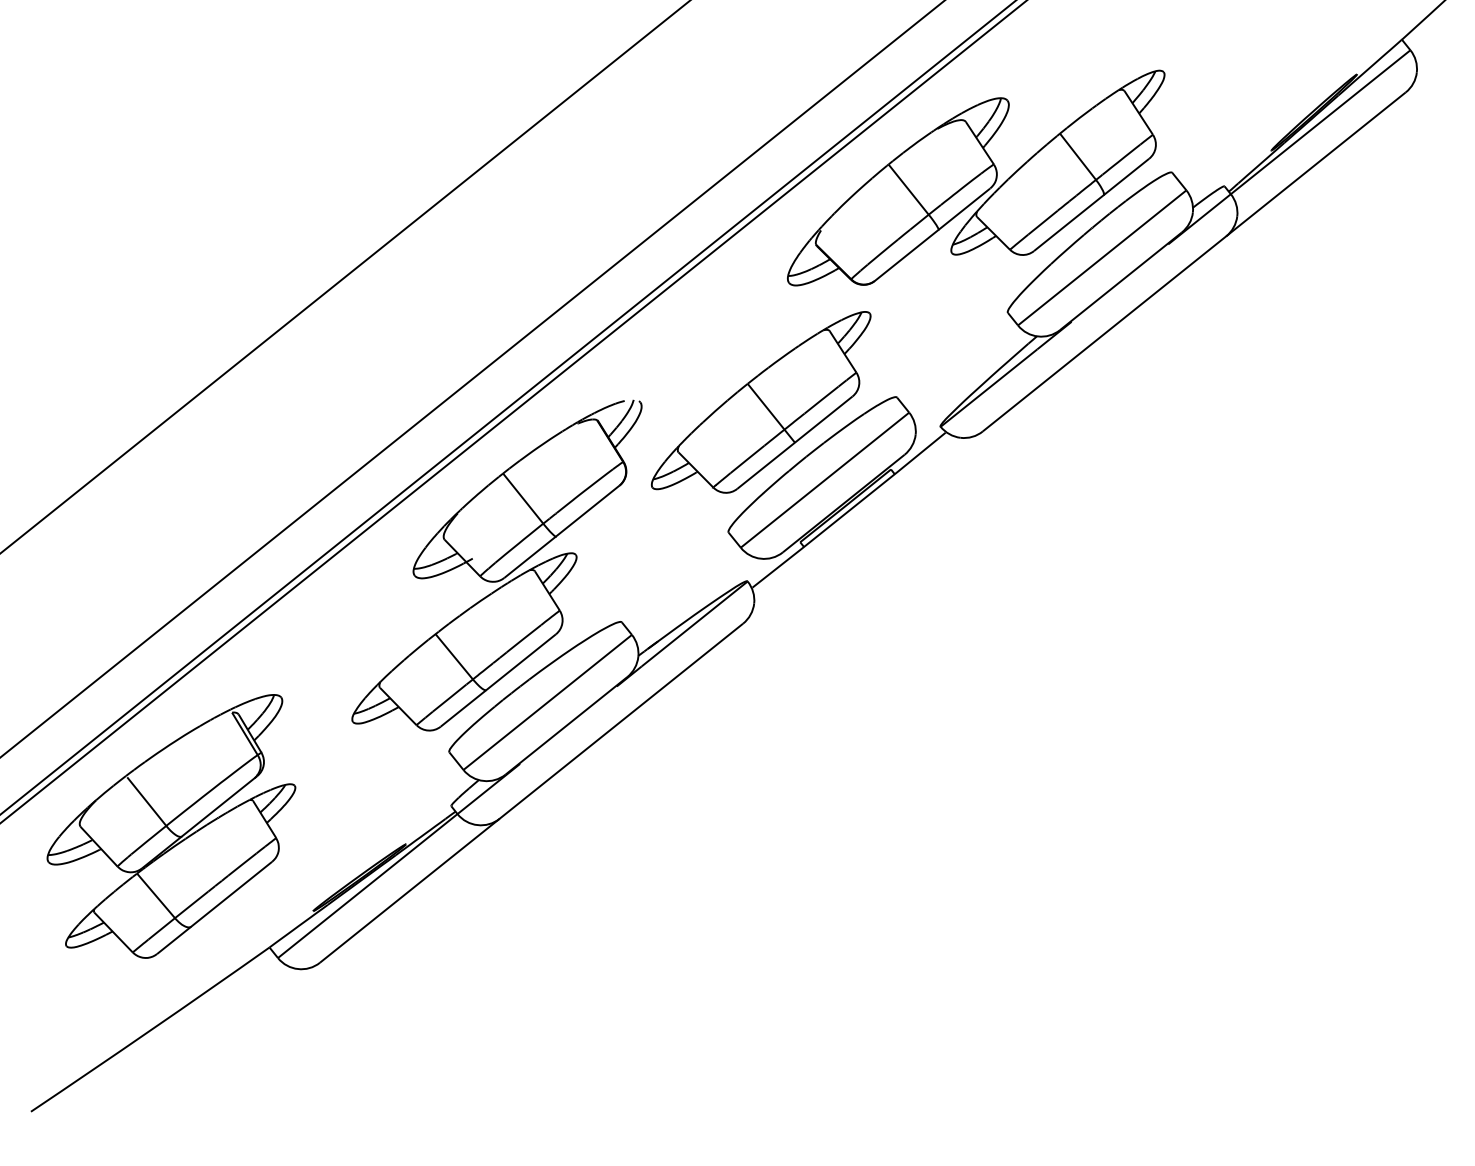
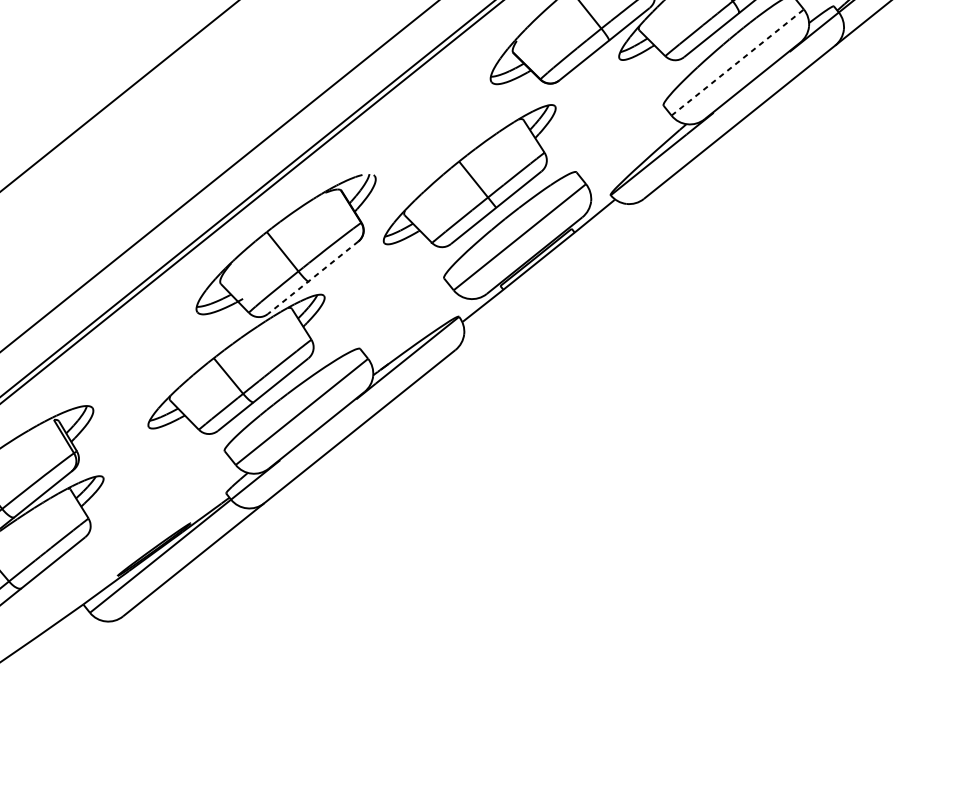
line: (1102, 257) -> (737, 62), solid -> dashed
line: (562, 531) -> (313, 277), solid -> dashed

